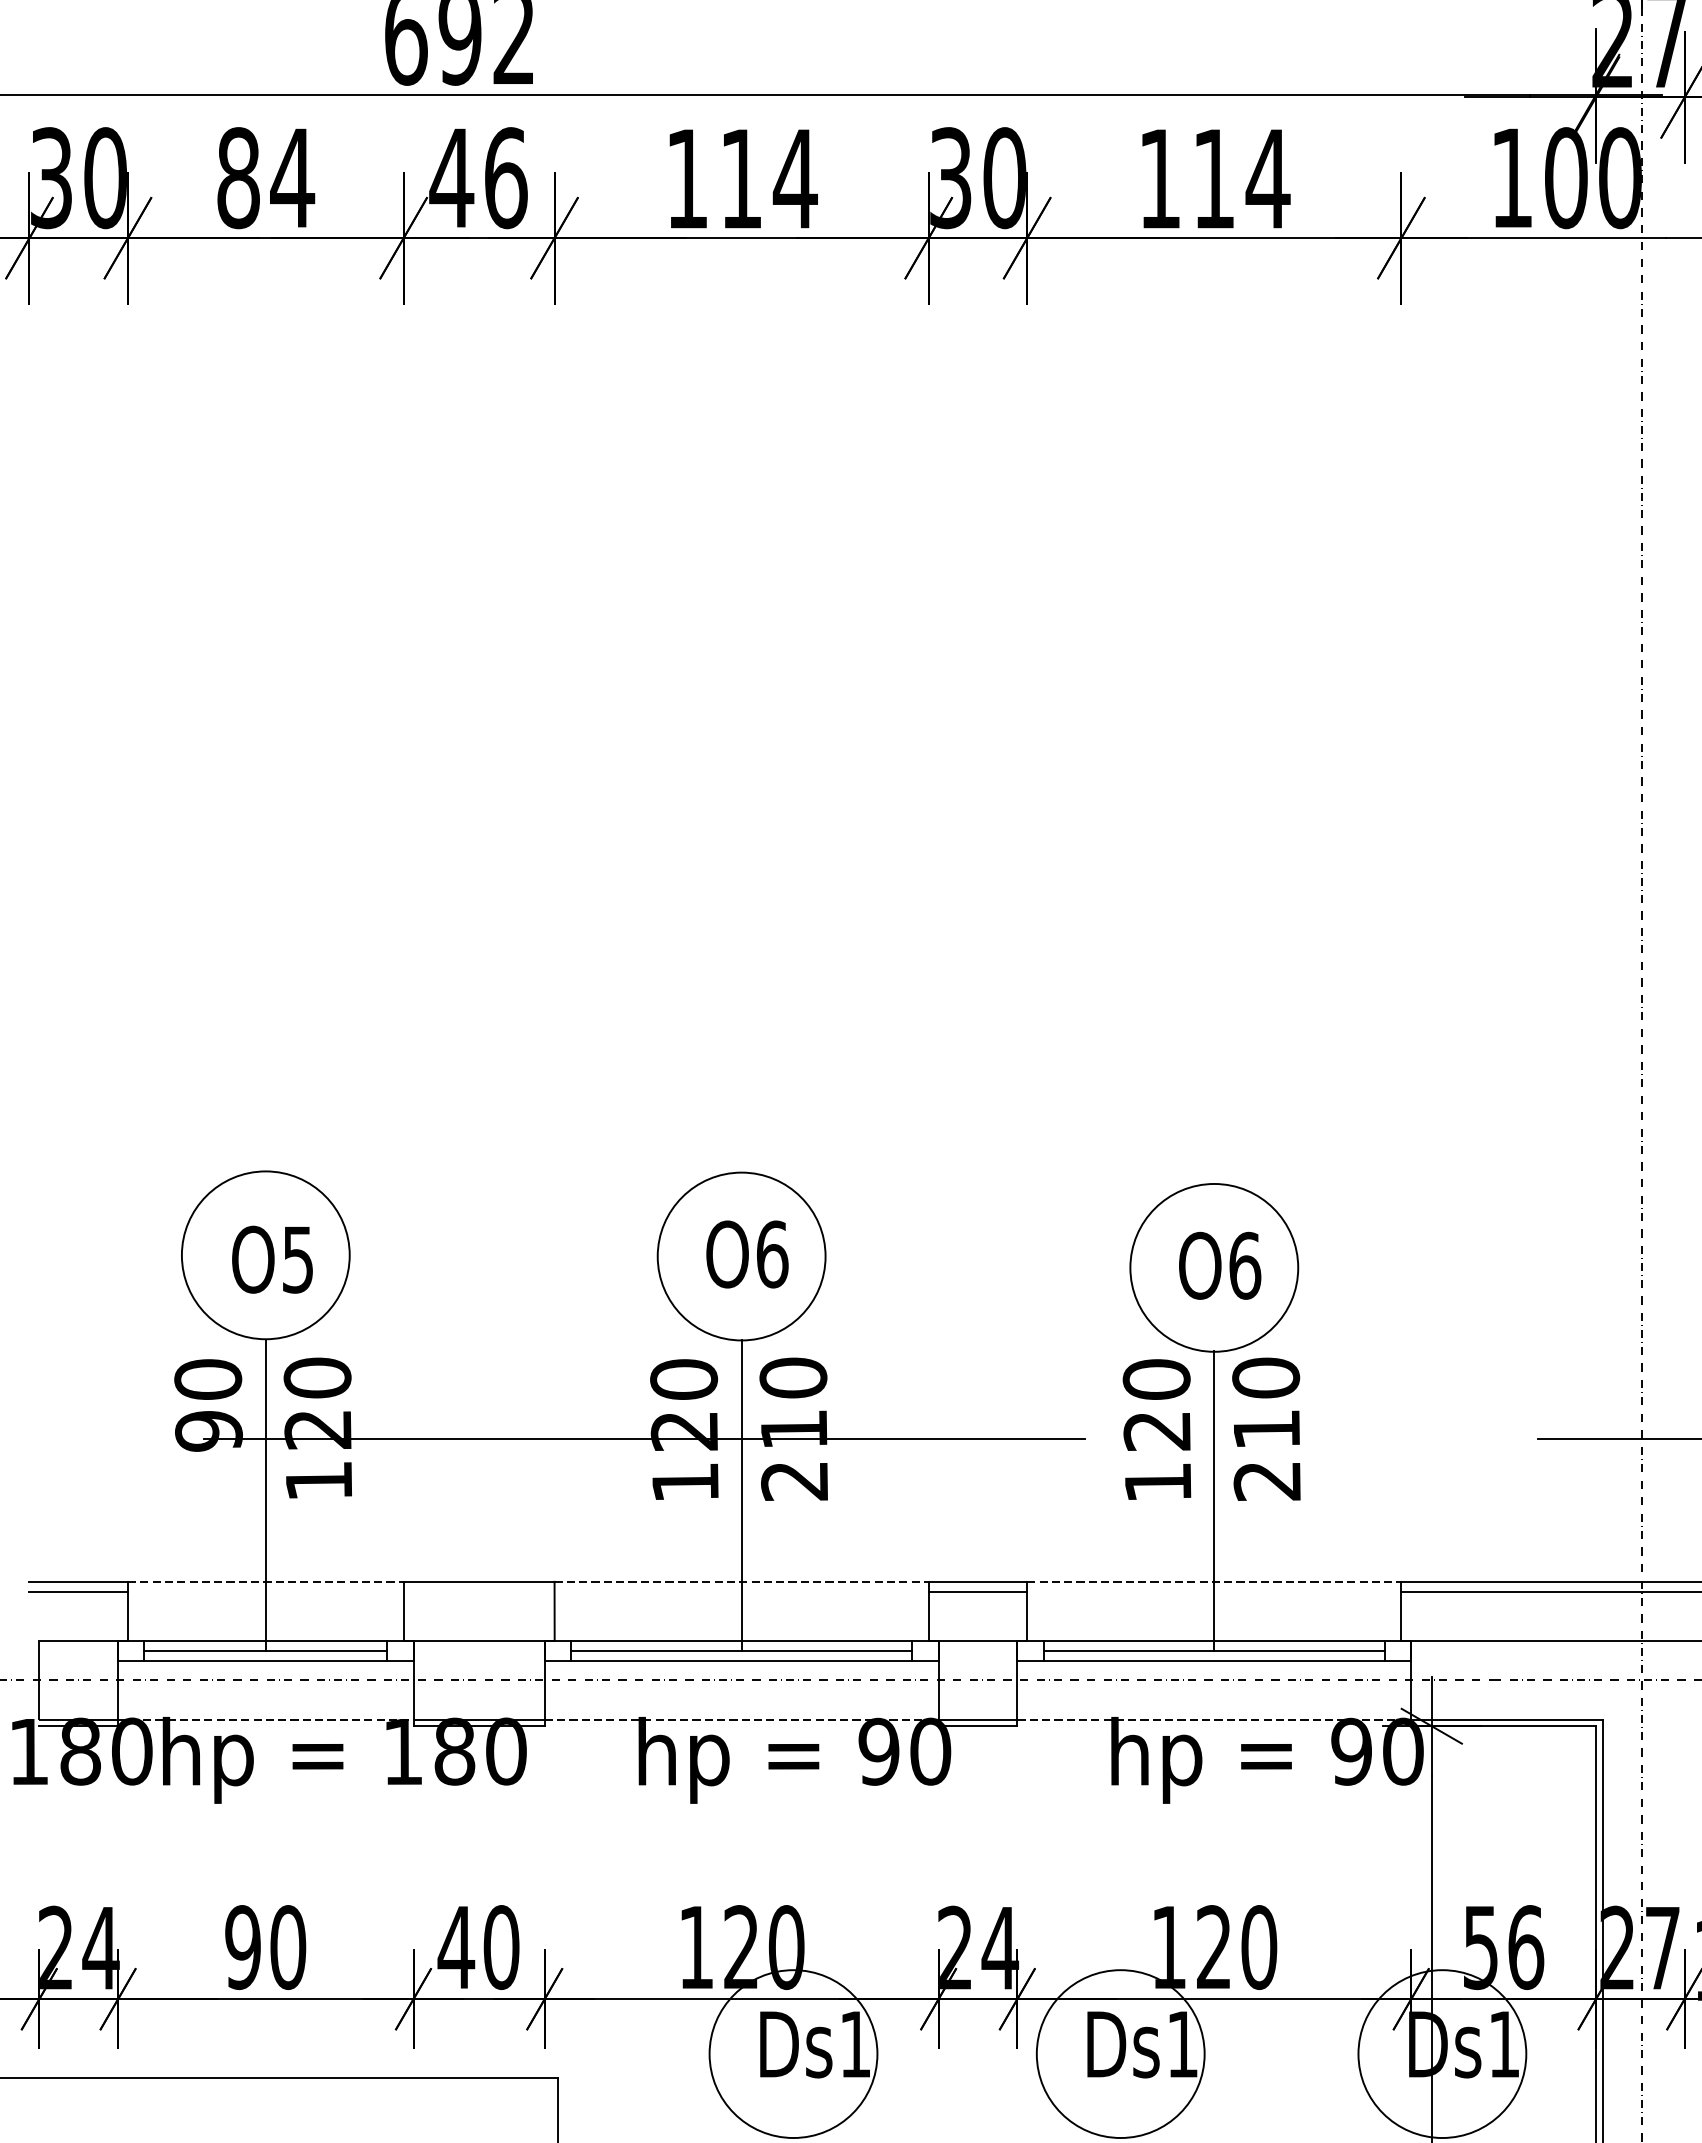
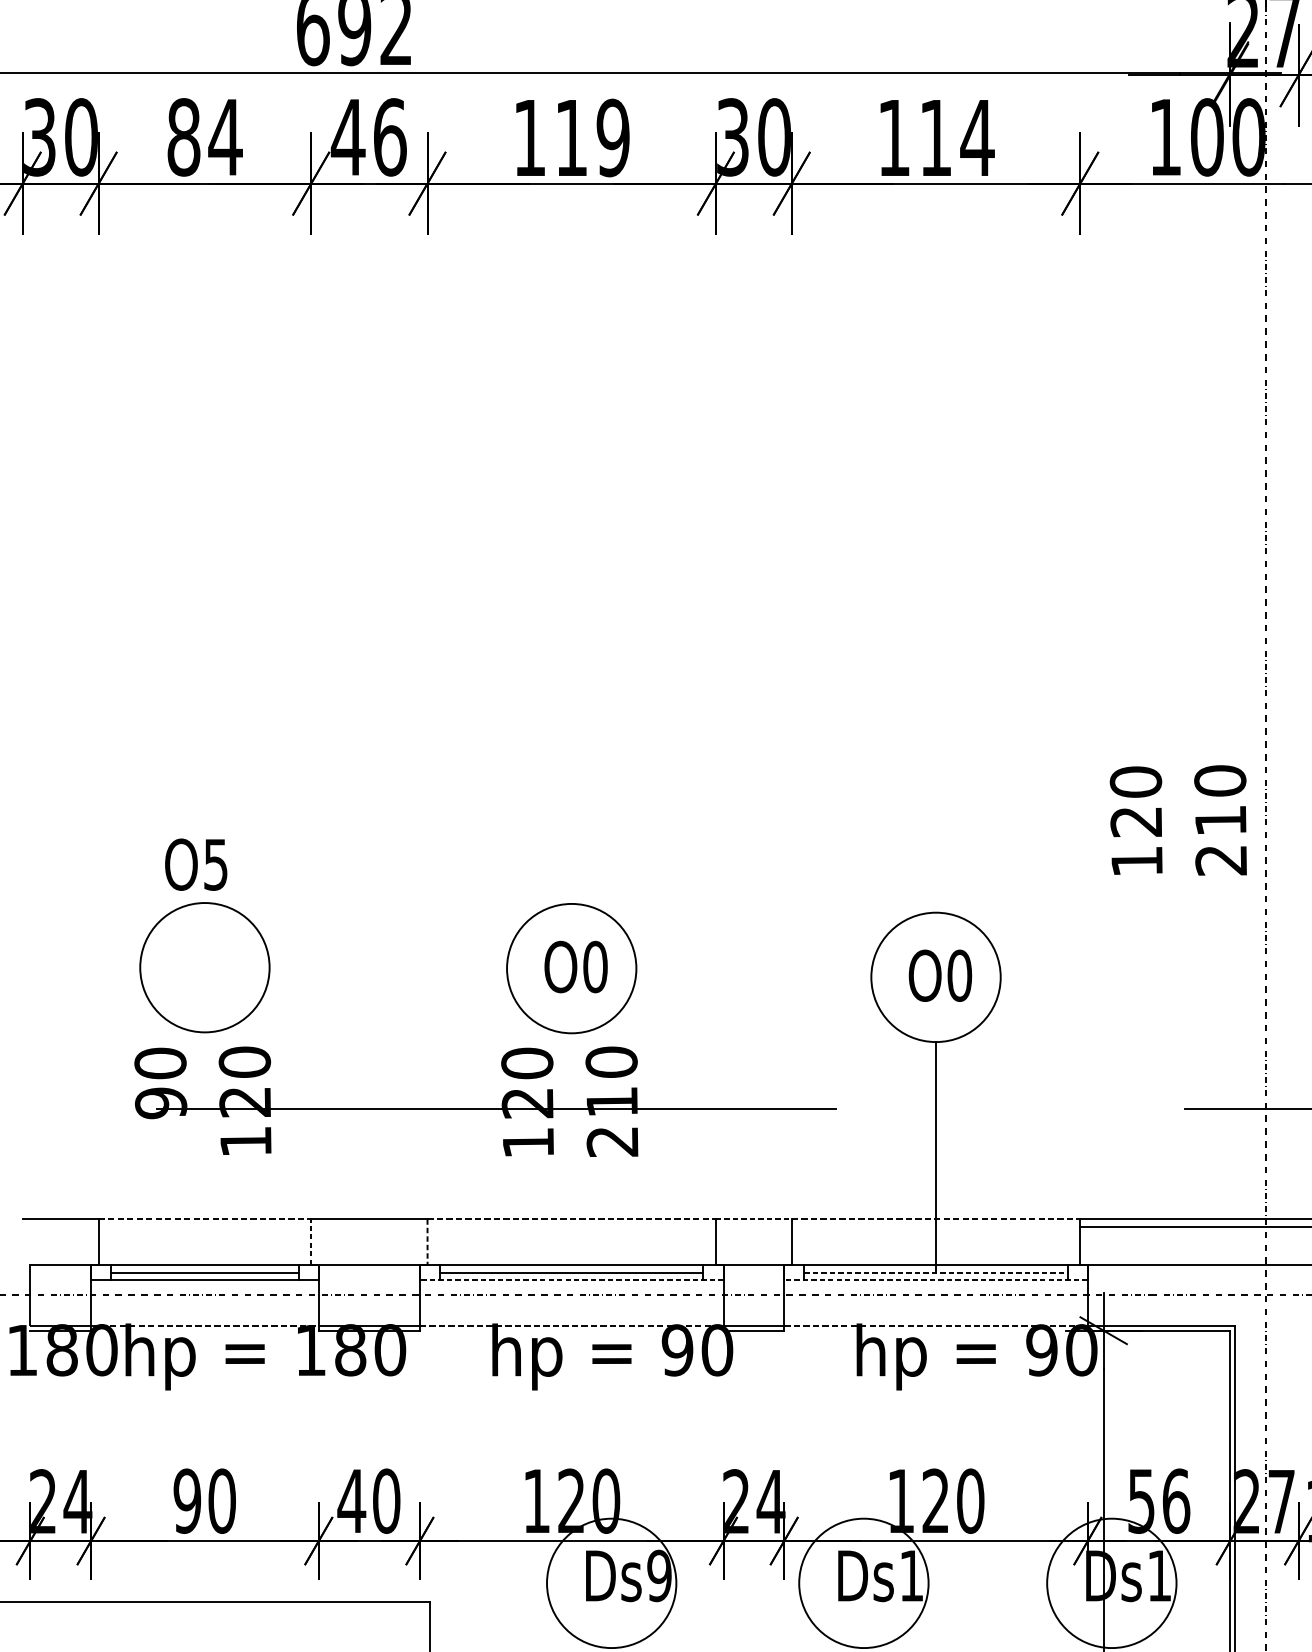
text: (794, 178) -> (612, 137), 114 -> 119
text: (772, 1254) -> (595, 967), O6 -> O0
text: (272, 1259) -> (196, 864), moved
text: (1245, 1265) -> (960, 975), O6 -> O0
text: (1211, 1428) -> (1178, 819), moved
line: (265, 1495) -> (204, 1152), removed
line: (741, 1495) -> (571, 1152), removed
line: (978, 1581) -> (754, 1219), solid -> dashed
line: (78, 1591) -> (60, 1226), removed
line: (977, 1591) -> (753, 1226), removed
line: (403, 1611) -> (311, 1242), solid -> dashed
line: (554, 1611) -> (427, 1242), solid -> dashed
line: (1214, 1650) -> (936, 1272), solid -> dashed
line: (741, 1660) -> (571, 1280), solid -> dashed
line: (1214, 1660) -> (936, 1280), solid -> dashed
text: (855, 2044) -> (659, 1575), Ds1 -> Ds9

